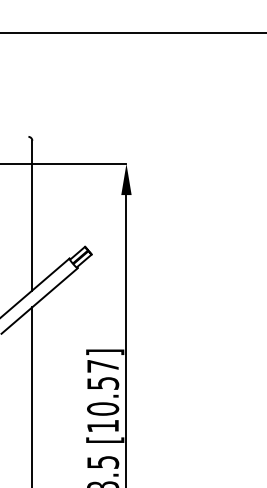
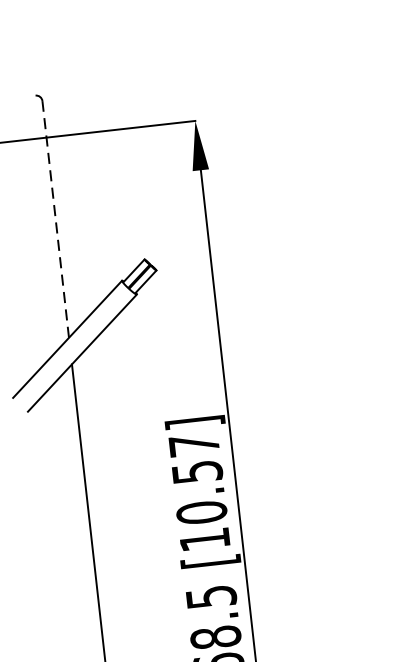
line: (32, 215) -> (55, 219), solid -> dashed

